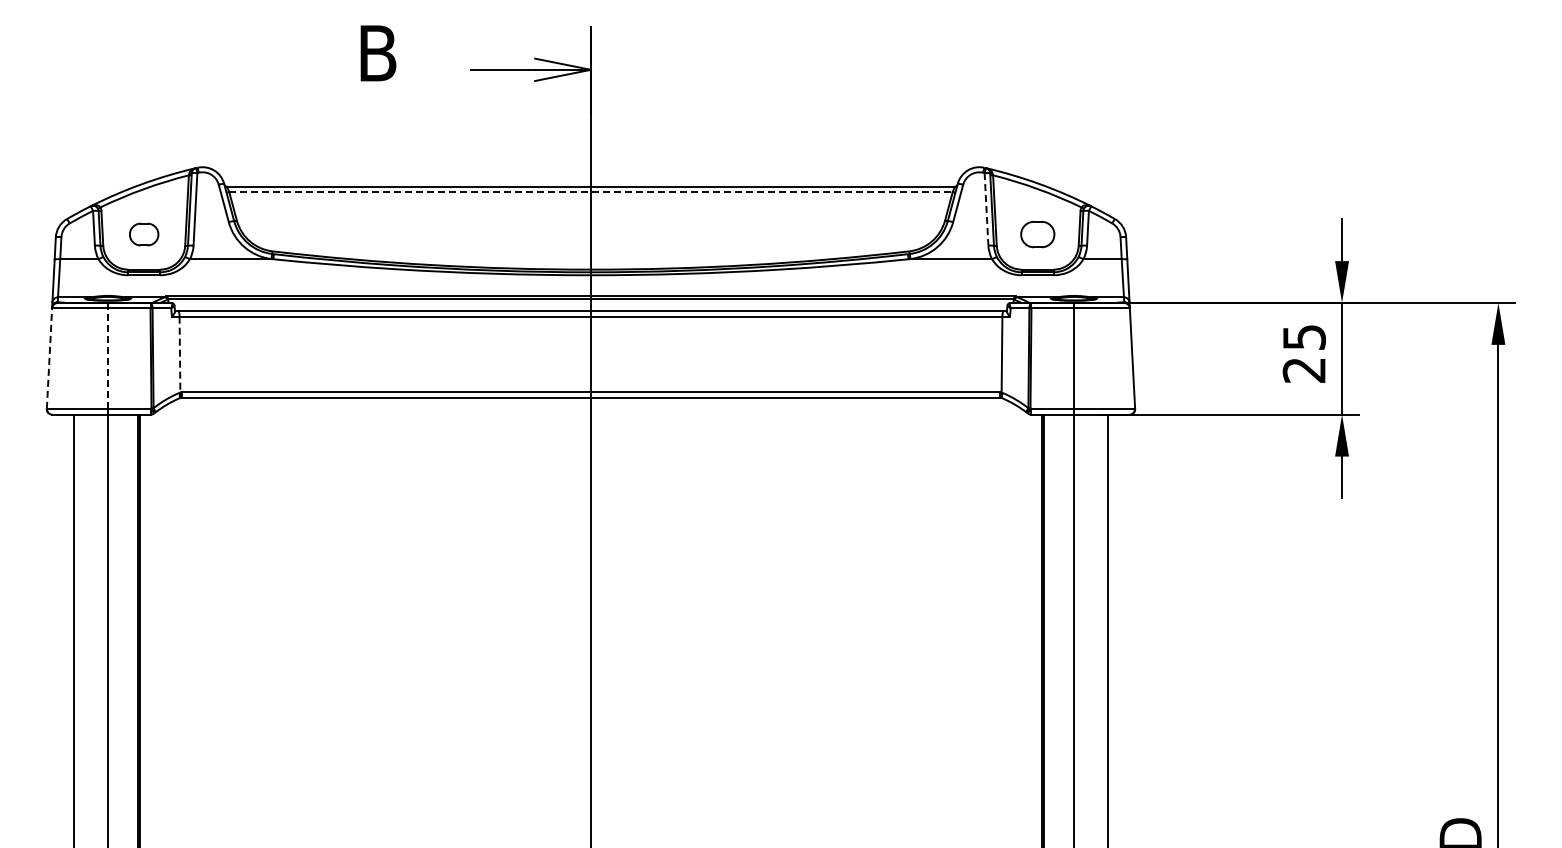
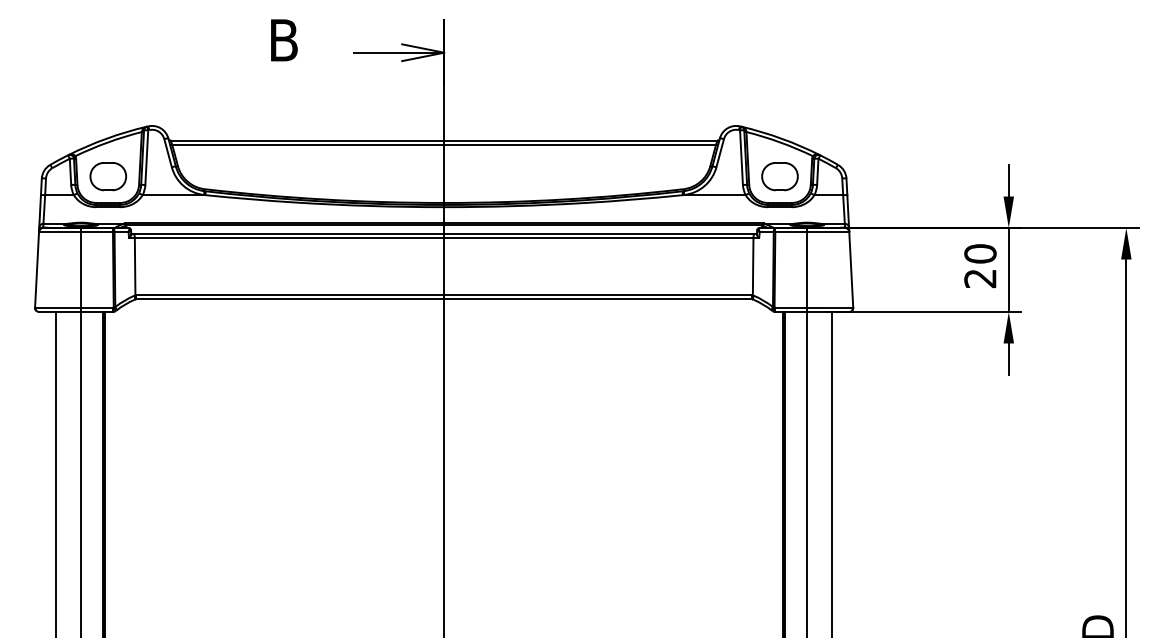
line: (590, 192) -> (443, 144), dashed -> solid
line: (986, 209) -> (741, 157), dashed -> solid
part: (143, 234) -> (107, 176), size x1.67
part: (1037, 234) -> (779, 176), size x1.43
text: (1304, 337) -> (980, 253), 25 -> 20
line: (179, 354) -> (134, 266), dashed -> solid
line: (49, 358) -> (37, 269), dashed -> solid
line: (107, 358) -> (80, 269), dashed -> solid

